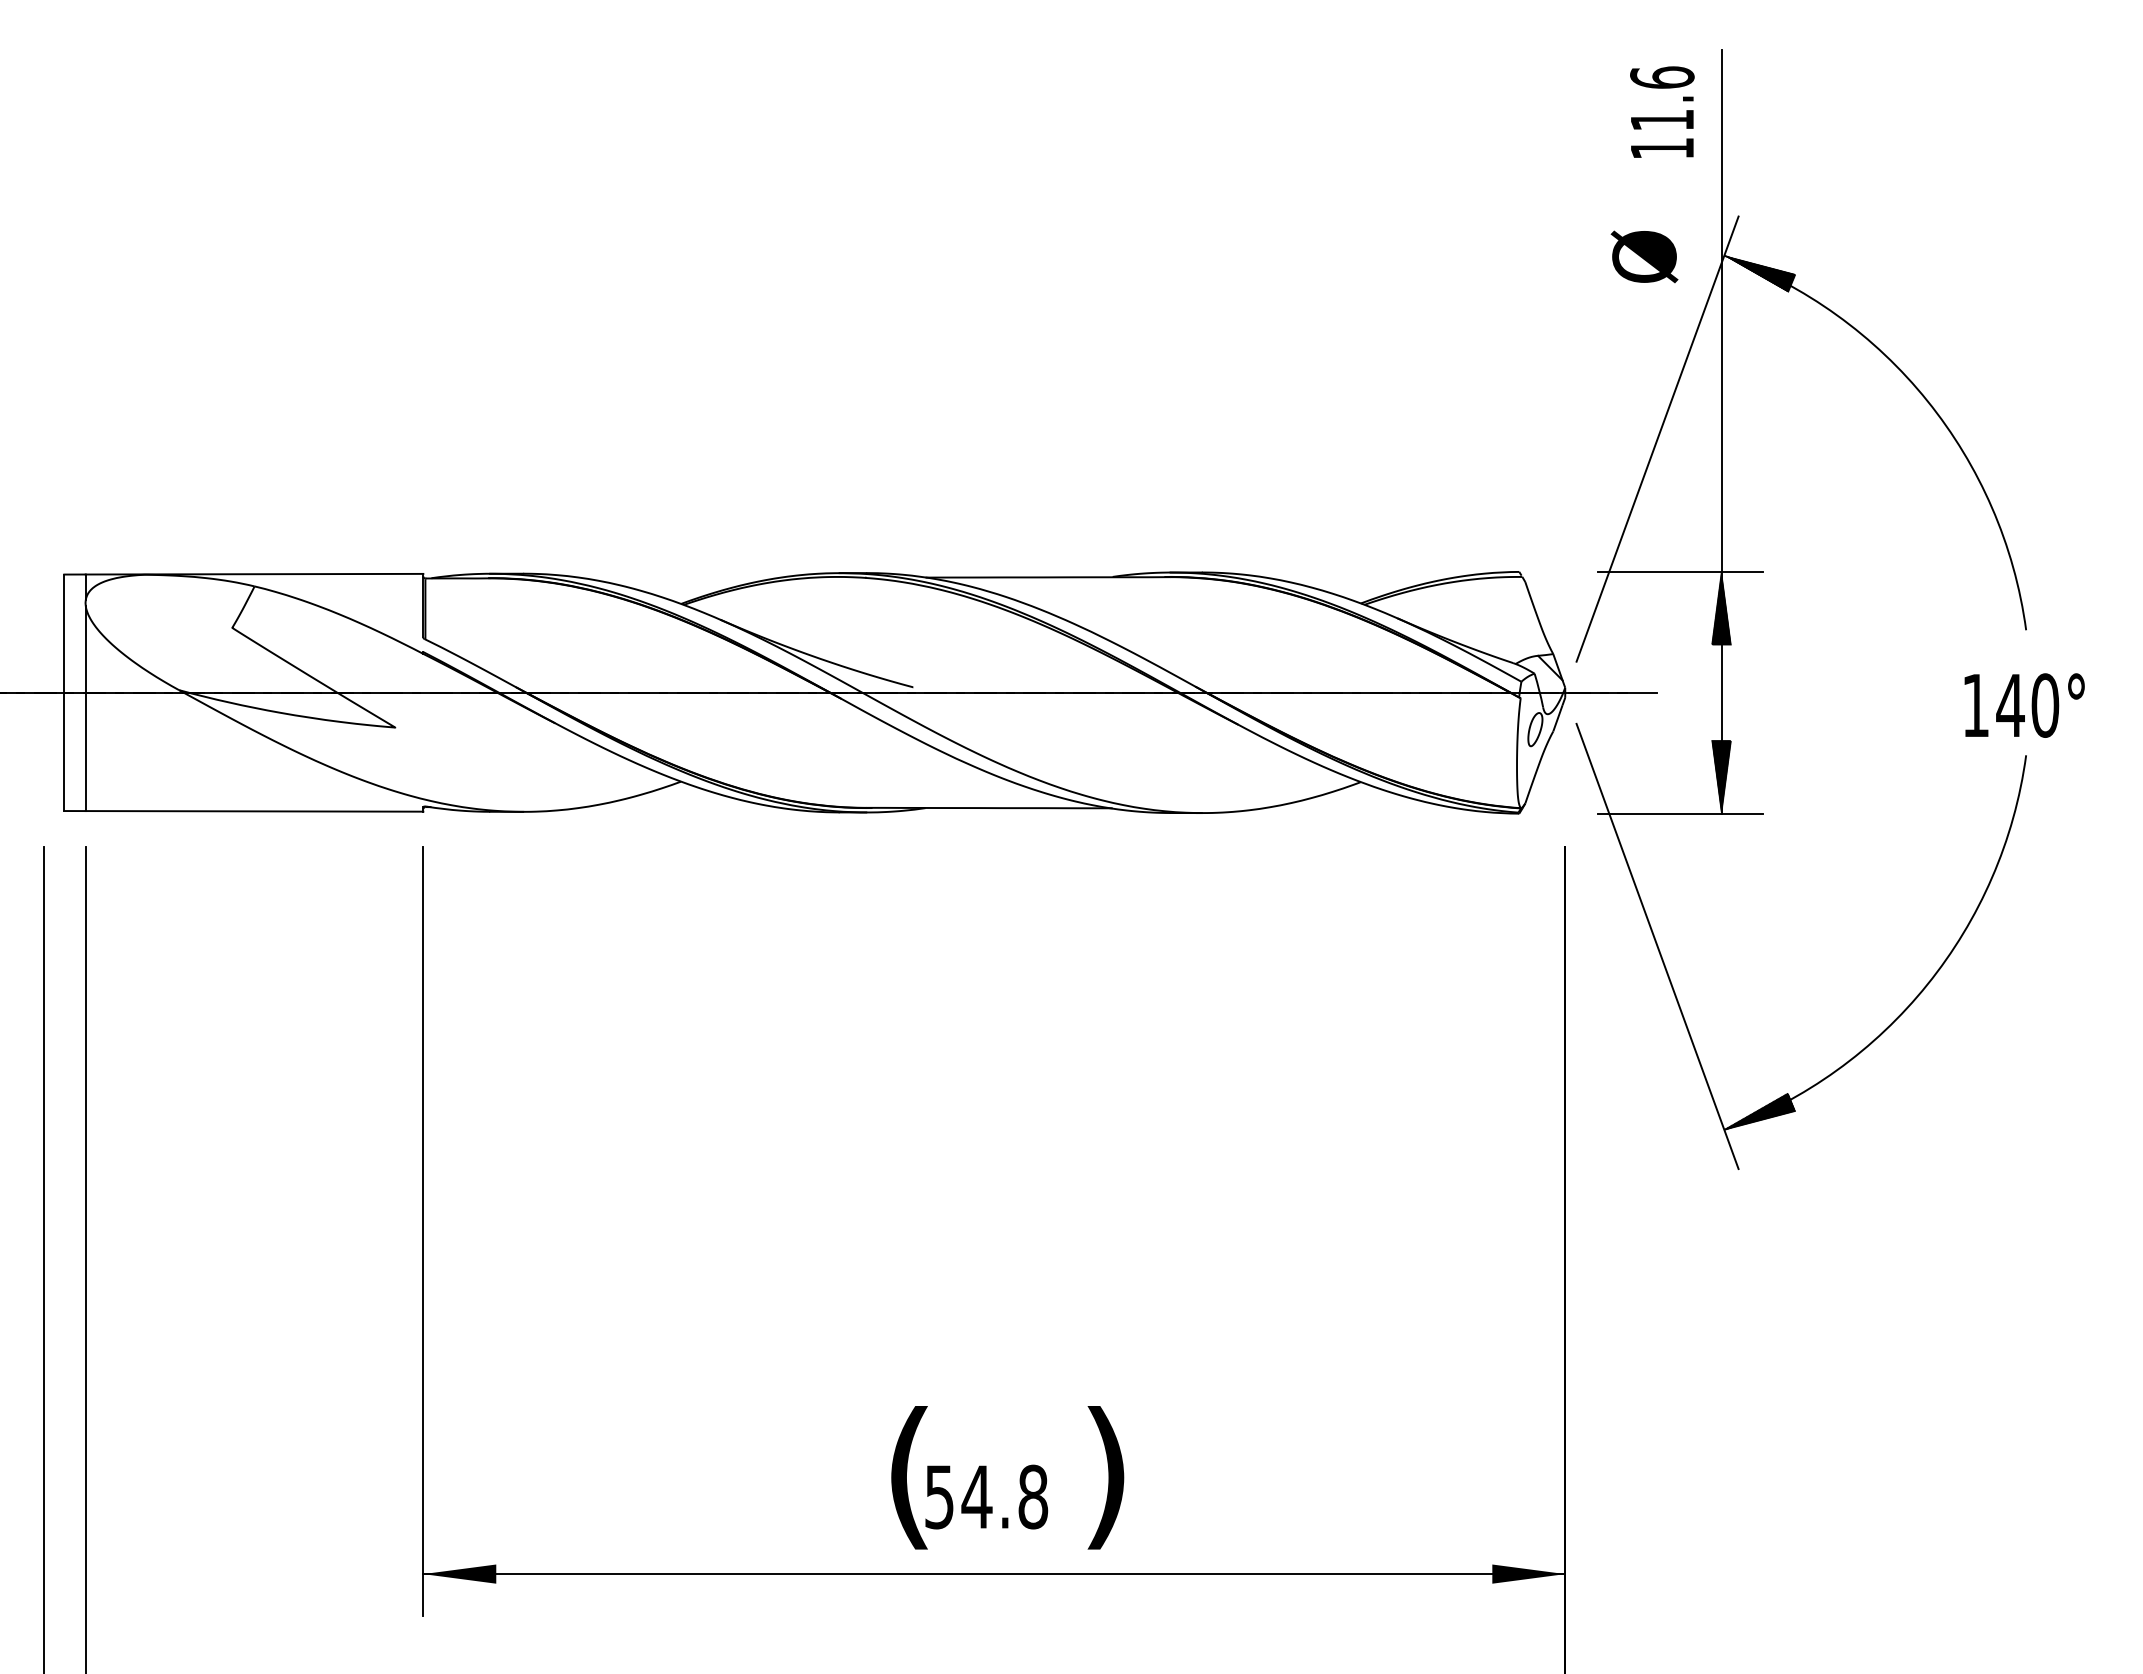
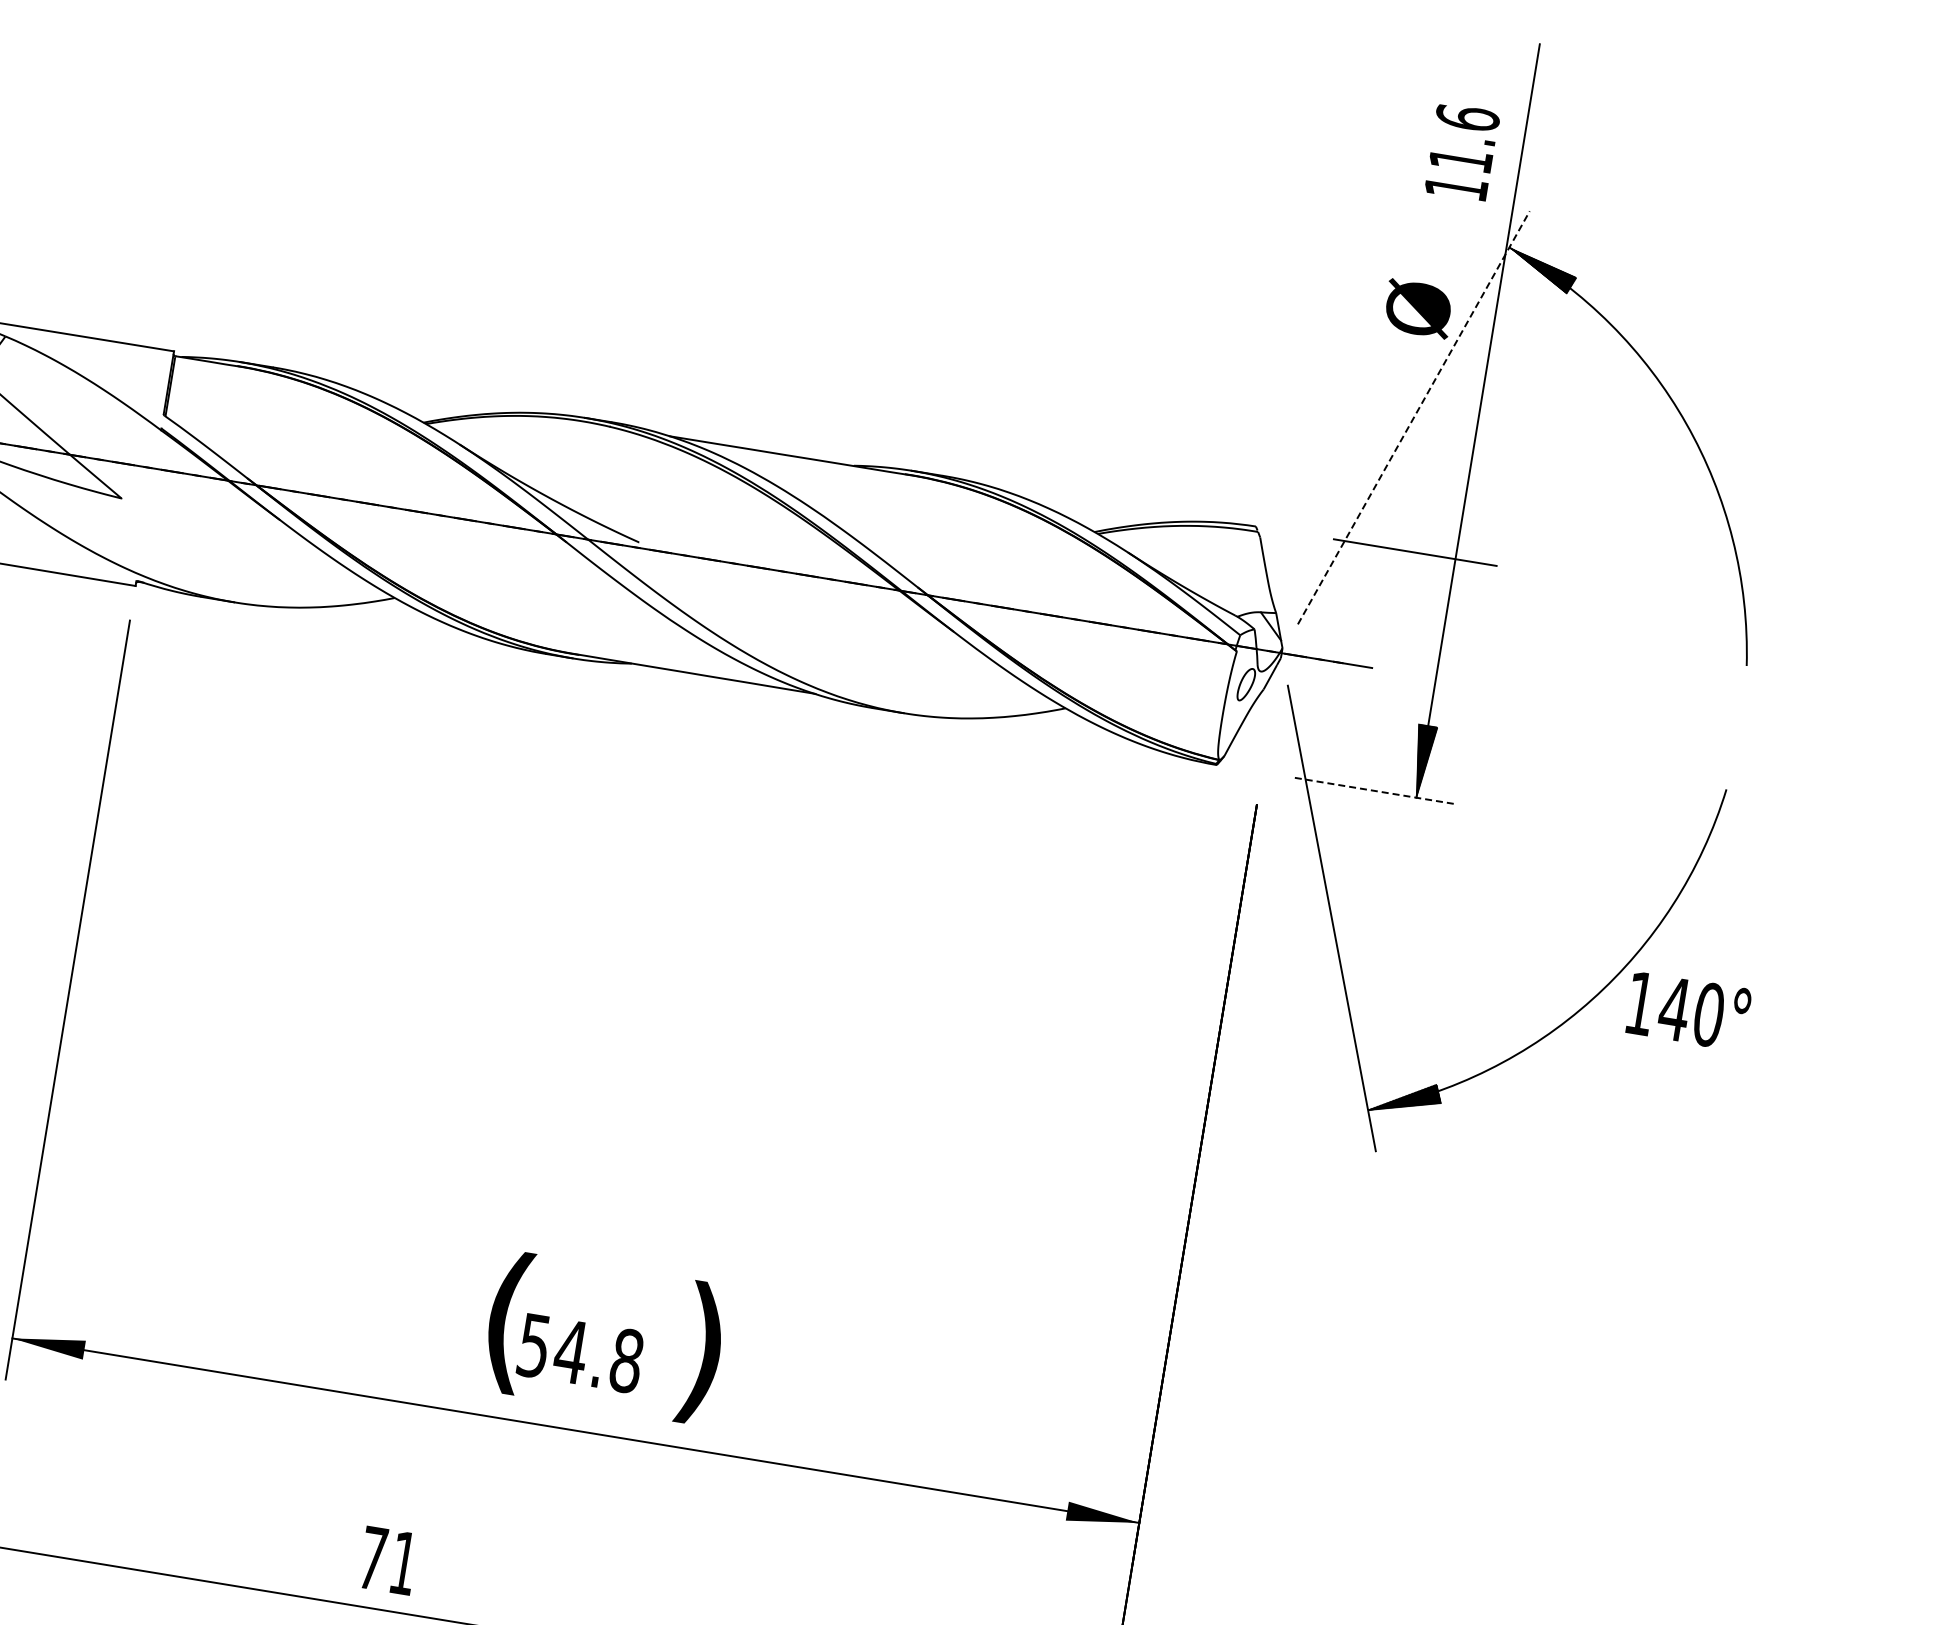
text: (1662, 111) -> (1462, 151), moved
text: (1644, 256) -> (1418, 308), moved
line: (1657, 439) -> (1413, 418), solid -> dashed
hatch: (1721, 608) -> (1449, 595), removed
text: (2024, 705) -> (1688, 1011), moved
line: (1681, 813) -> (1376, 791), solid -> dashed

